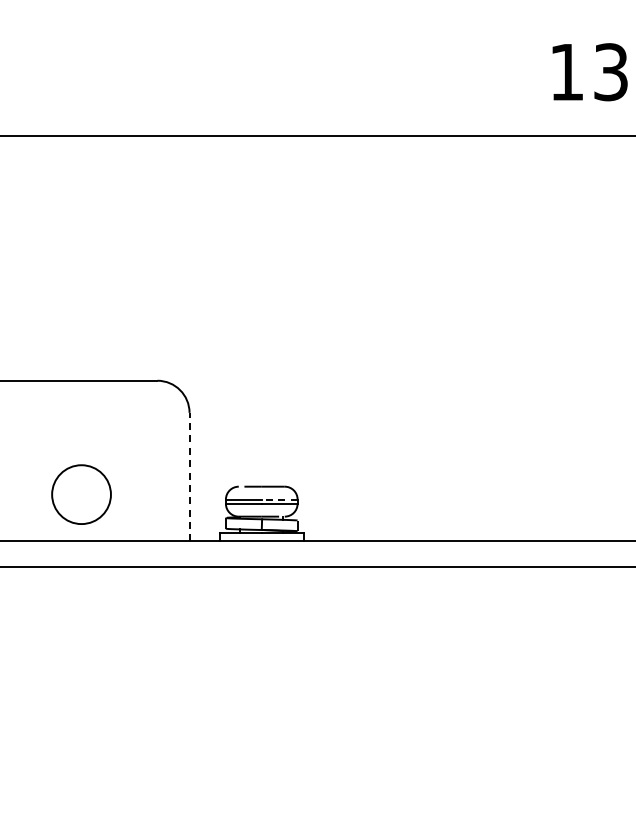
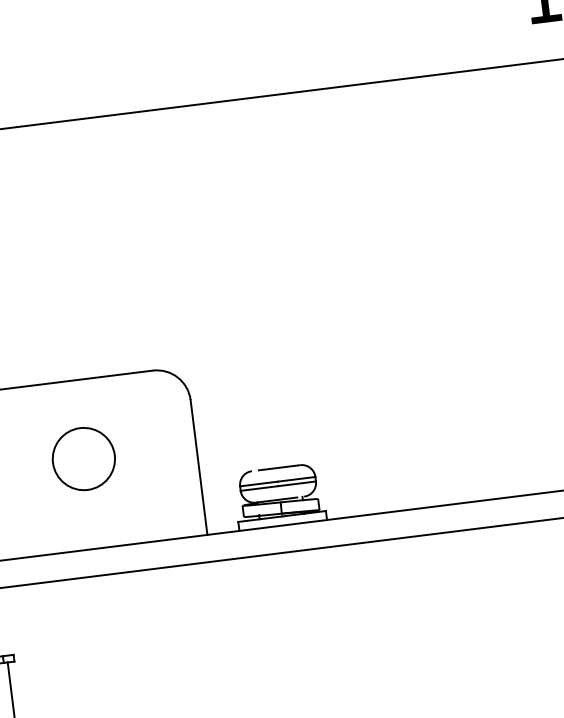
line: (189, 476) -> (198, 466), dashed -> solid
circle: (81, 494) -> (83, 458), moved
line: (279, 499) -> (296, 479), dashed -> solid

